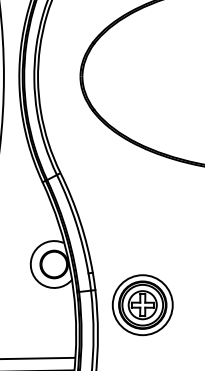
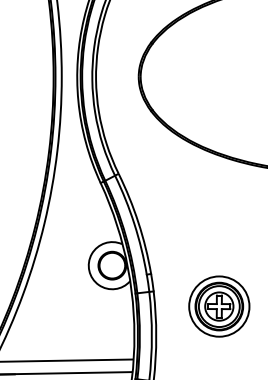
part: (142, 305) -> (219, 306), moved

